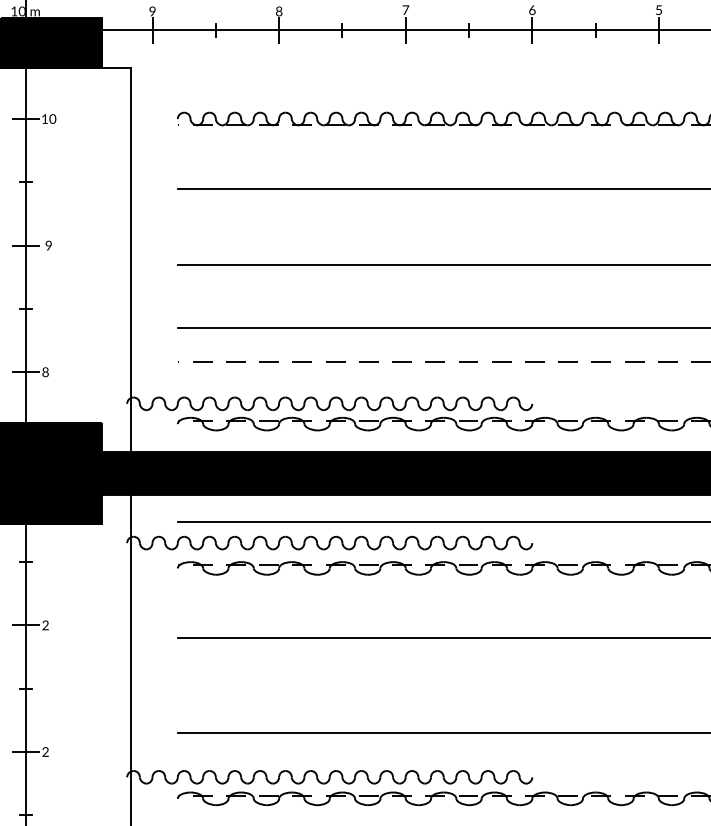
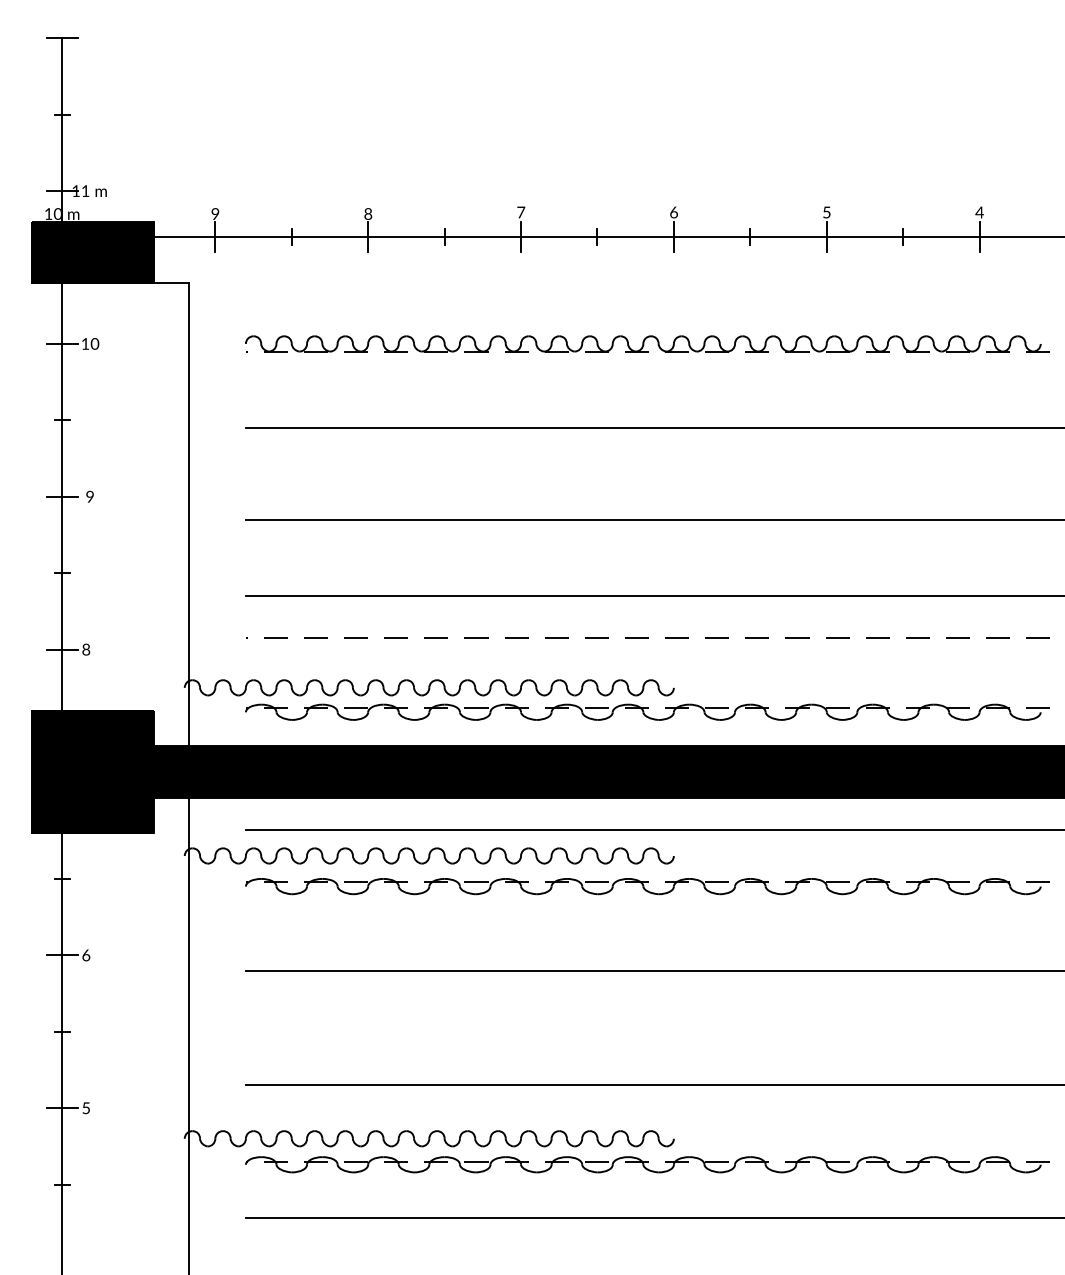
text: (45, 625) -> (86, 955), 2 -> 6
text: (45, 752) -> (86, 1108), 2 -> 5

